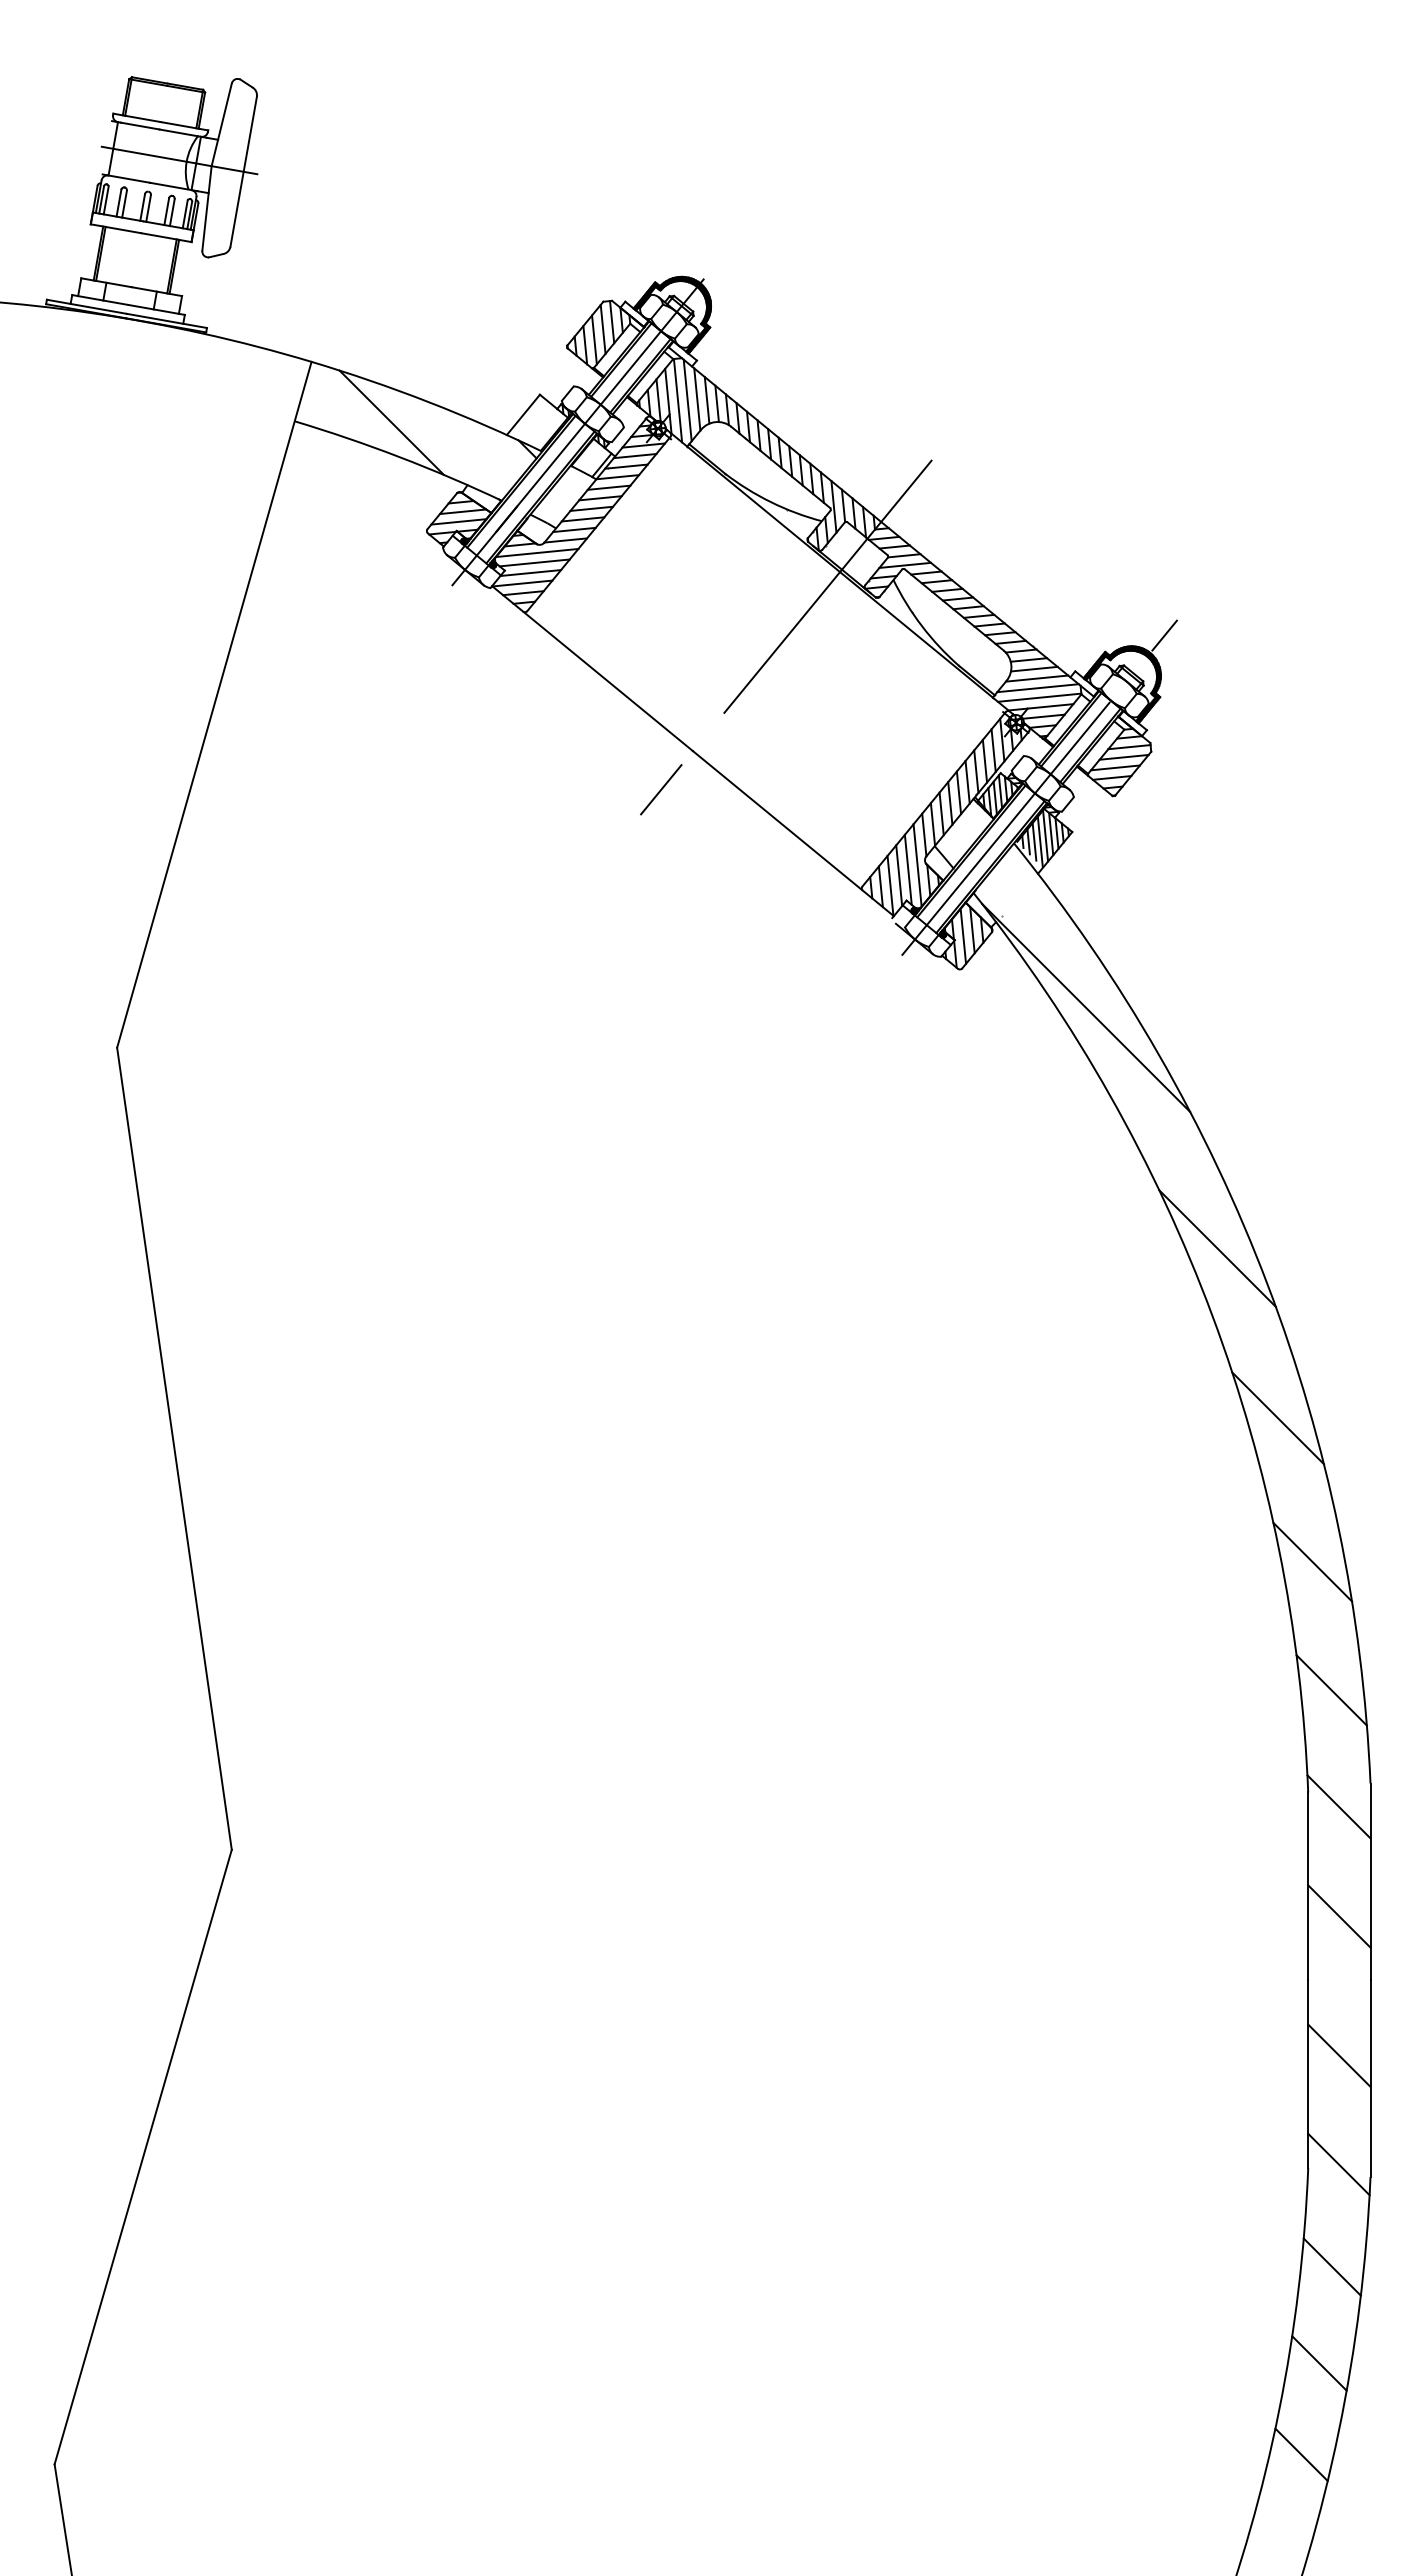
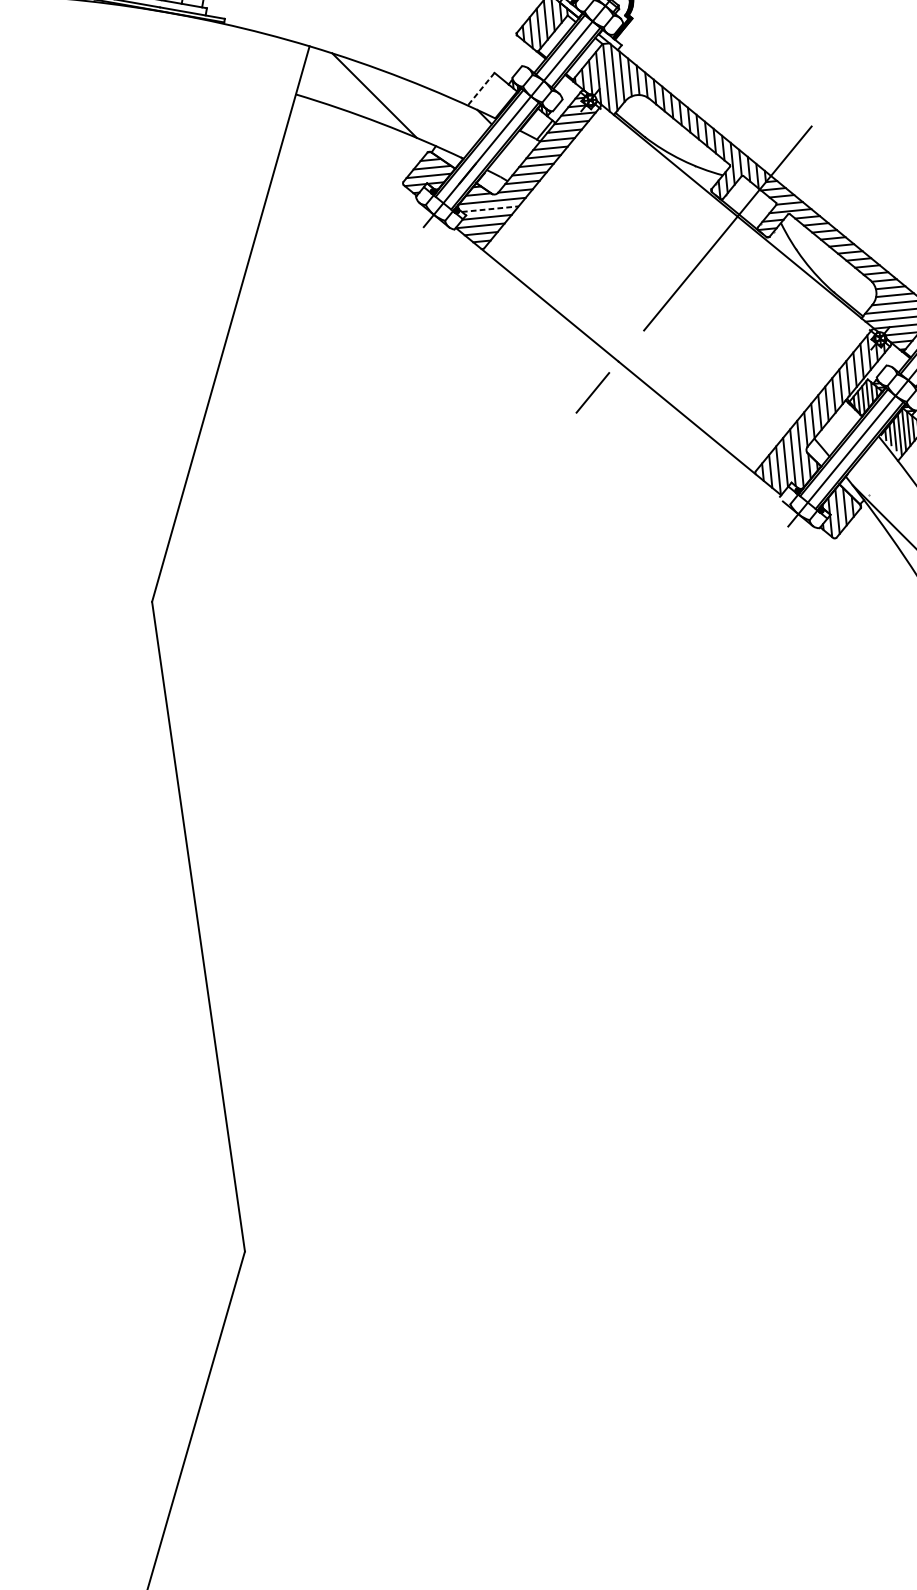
line: (523, 415) -> (481, 89), solid -> dashed
line: (535, 562) -> (490, 208), solid -> dashed

